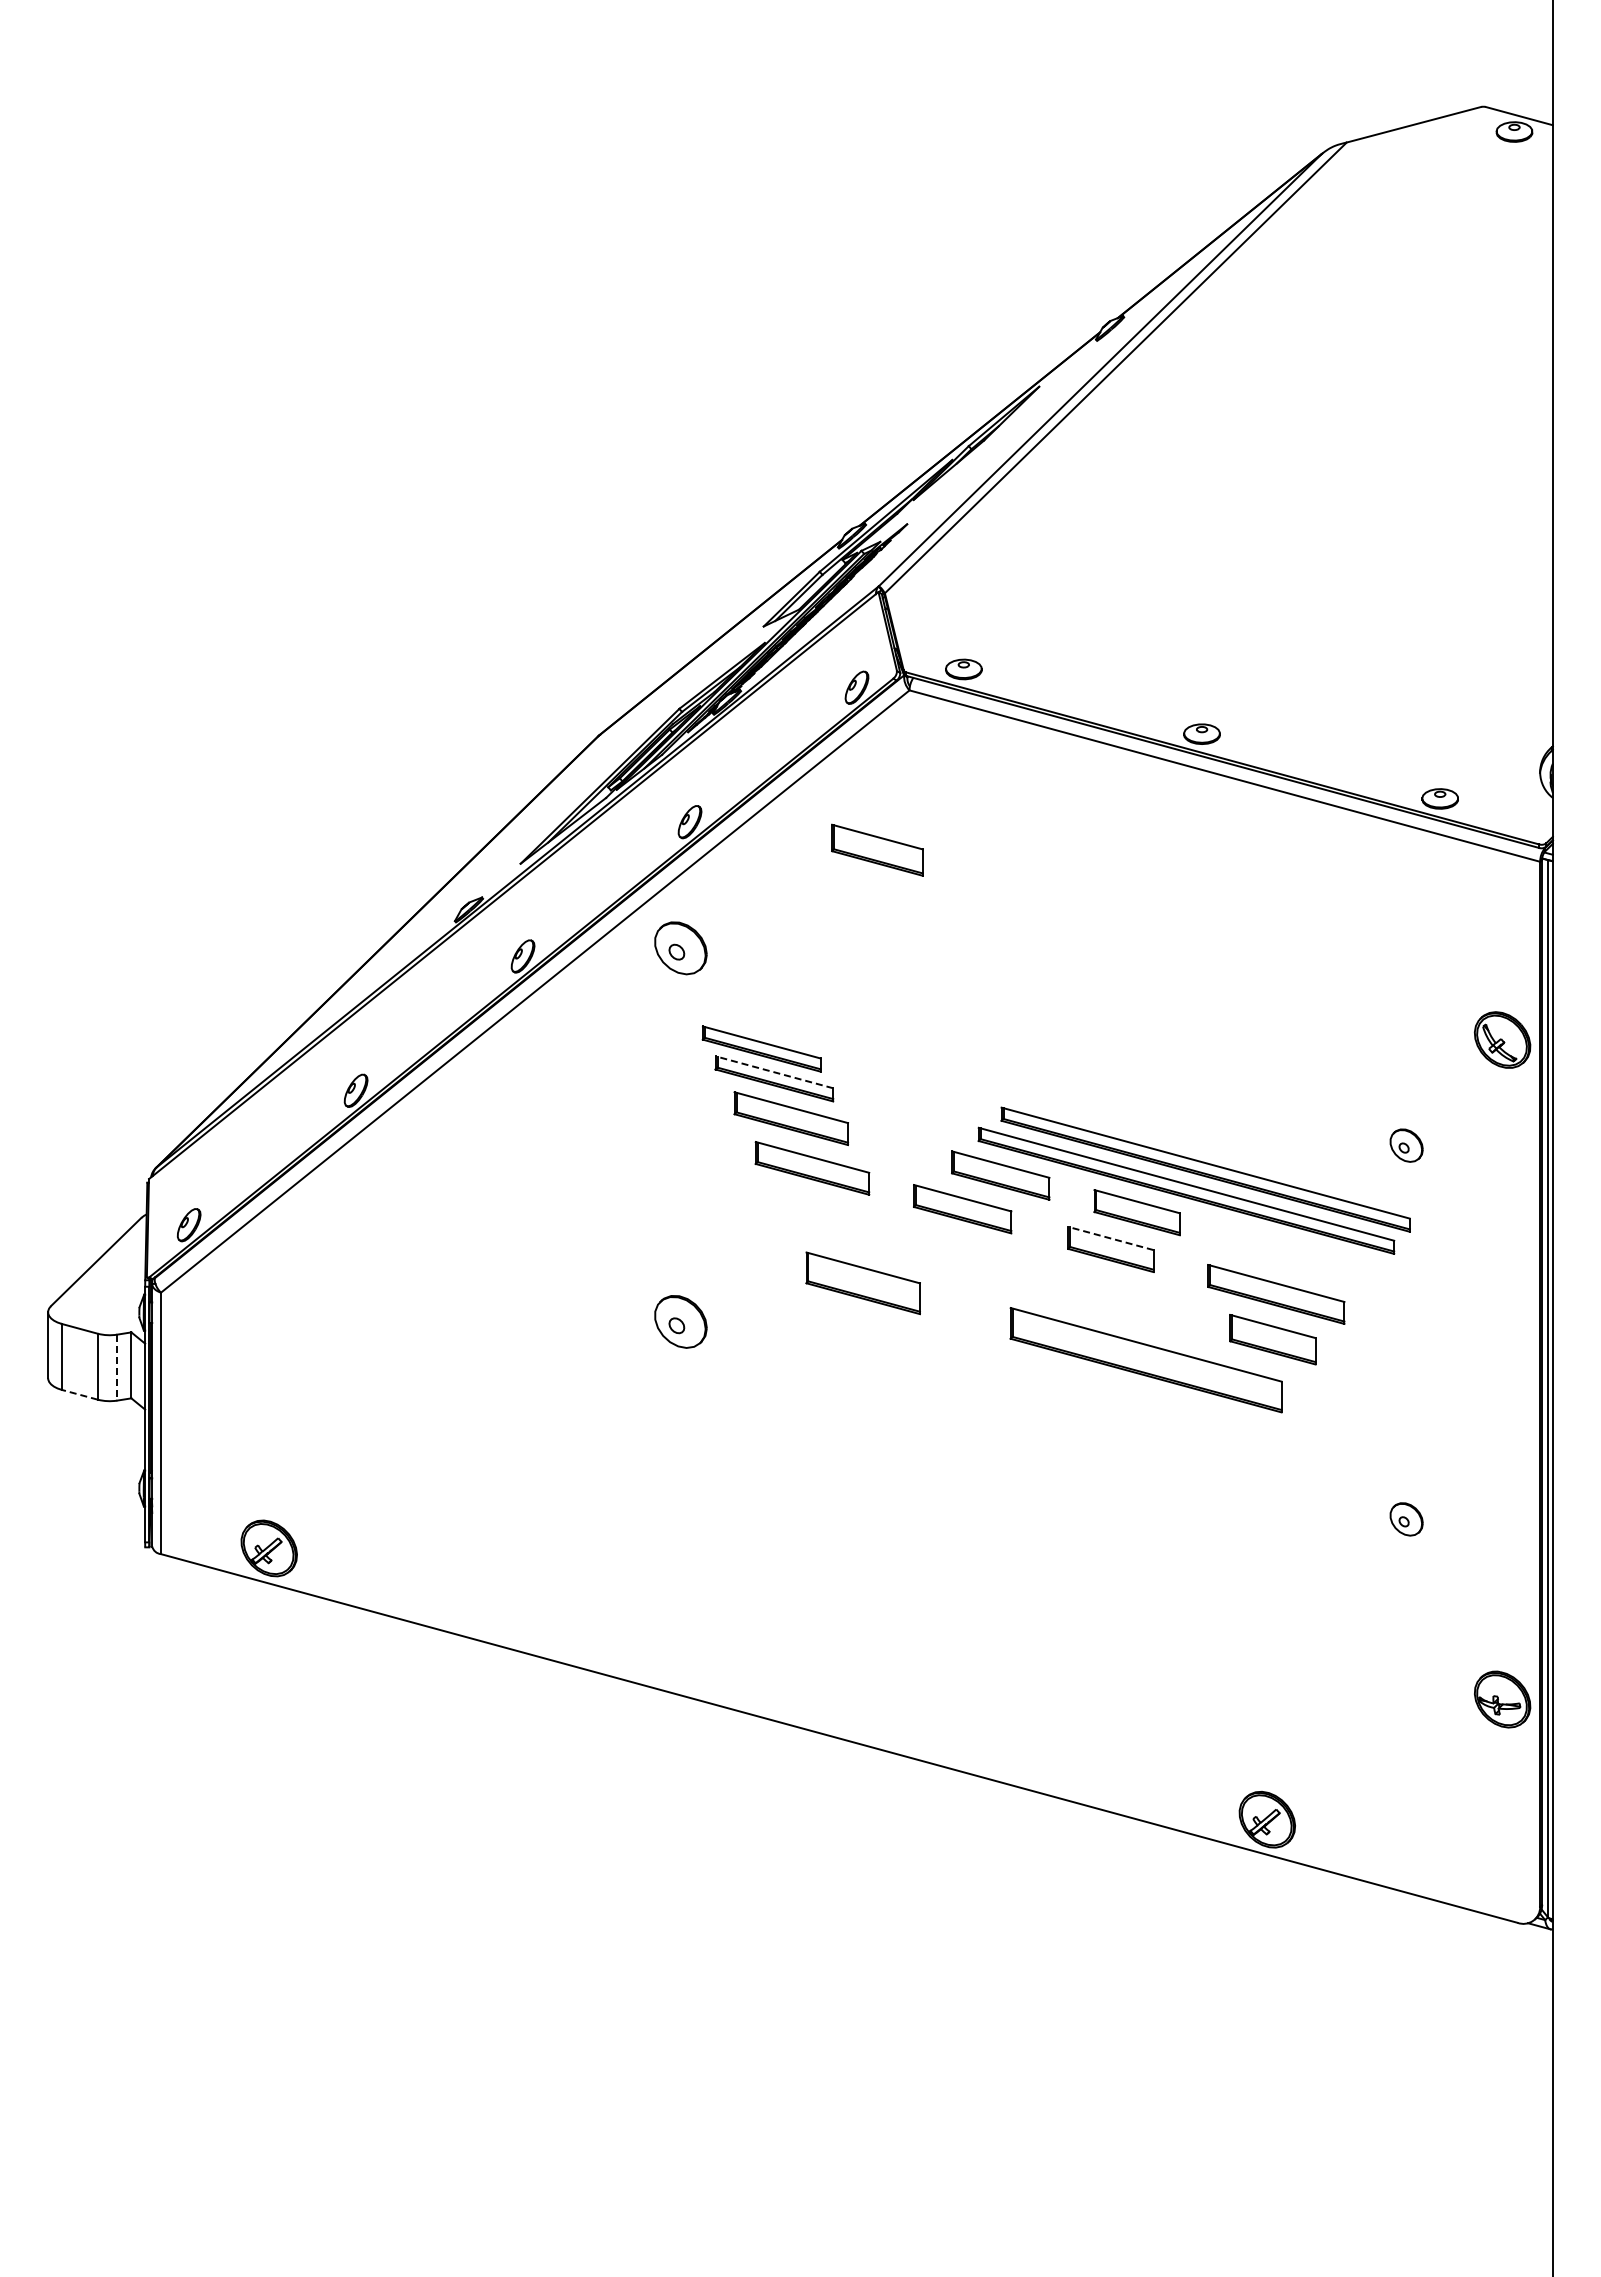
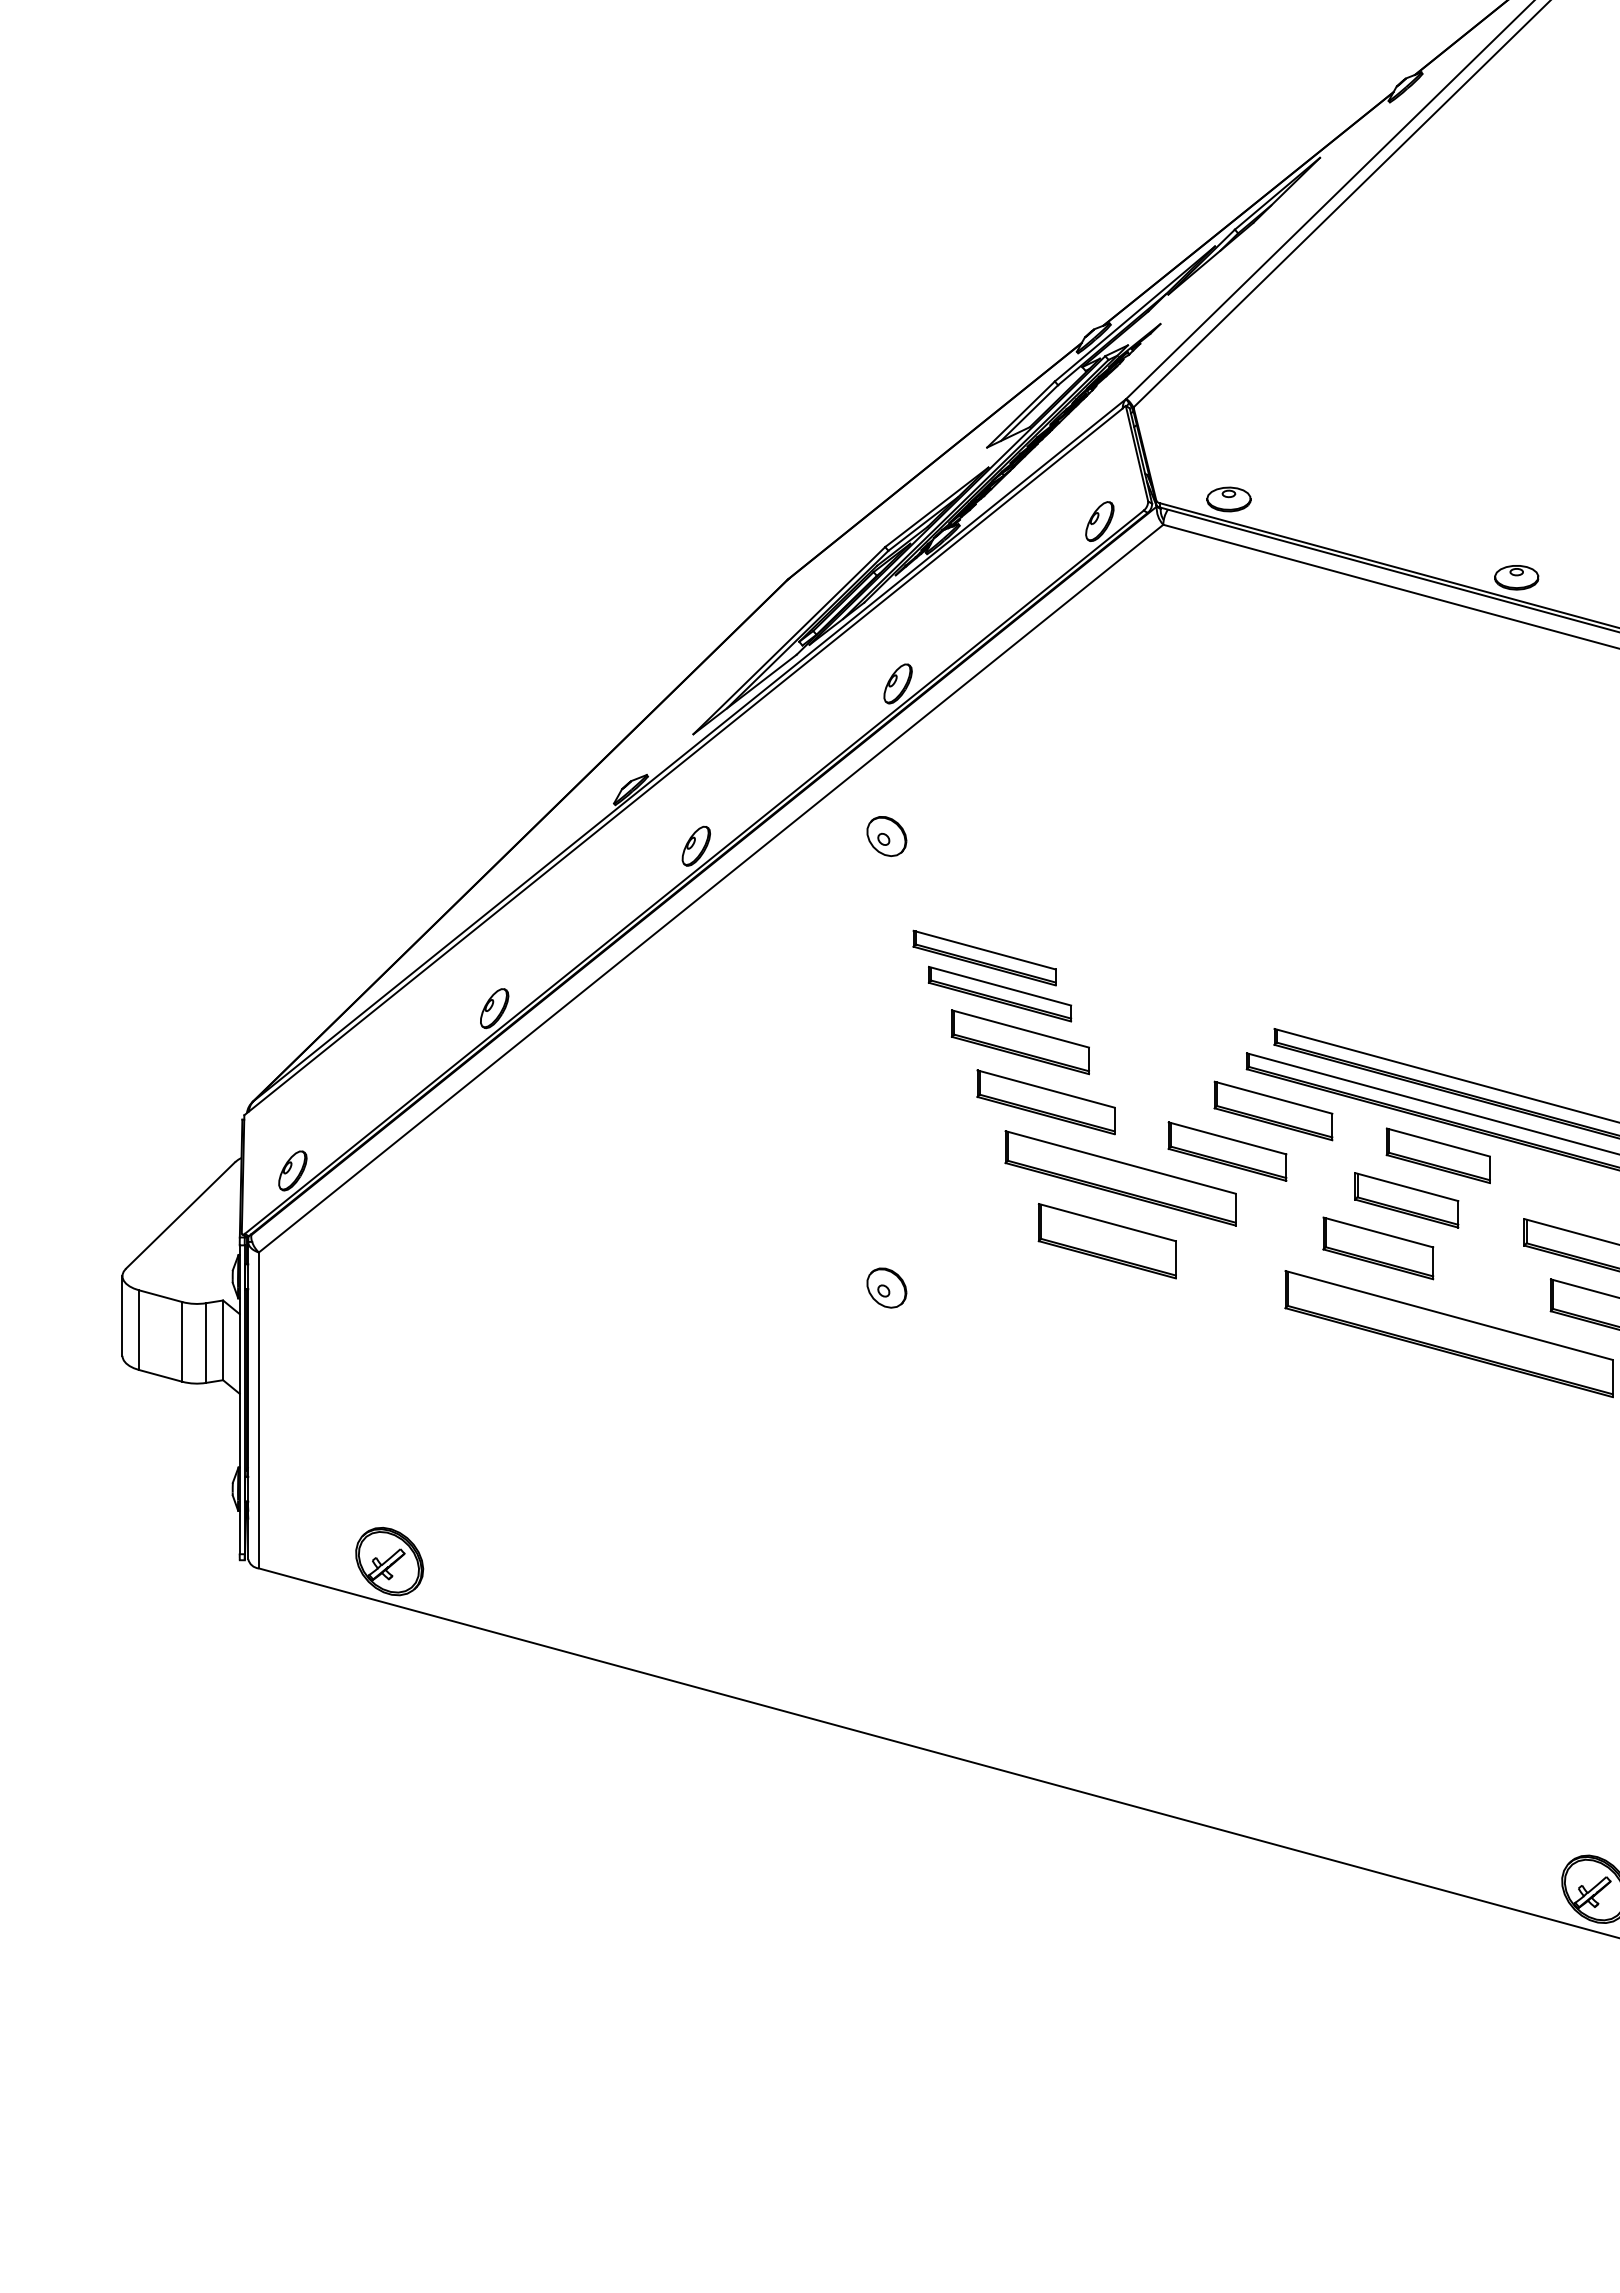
part: (877, 849) -> (1378, 1247), moved
part: (680, 948) -> (886, 836), size x0.62
line: (774, 1072) -> (1000, 986), dashed -> solid
part: (874, 1231) -> (1120, 1178), added
line: (1110, 1238) -> (1406, 1187), dashed -> solid
part: (680, 1322) -> (886, 1288), size x0.62
line: (117, 1367) -> (206, 1342), dashed -> solid
line: (79, 1394) -> (160, 1375), dashed -> solid

